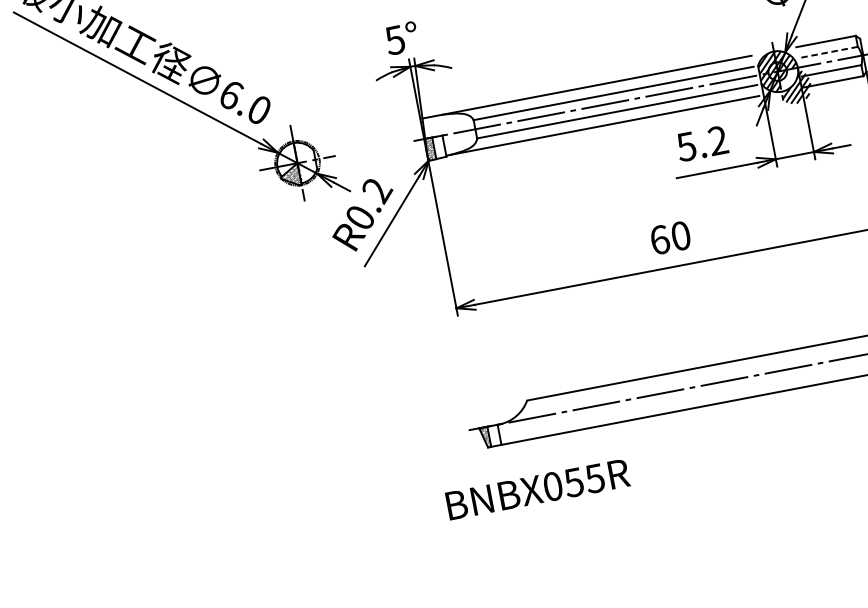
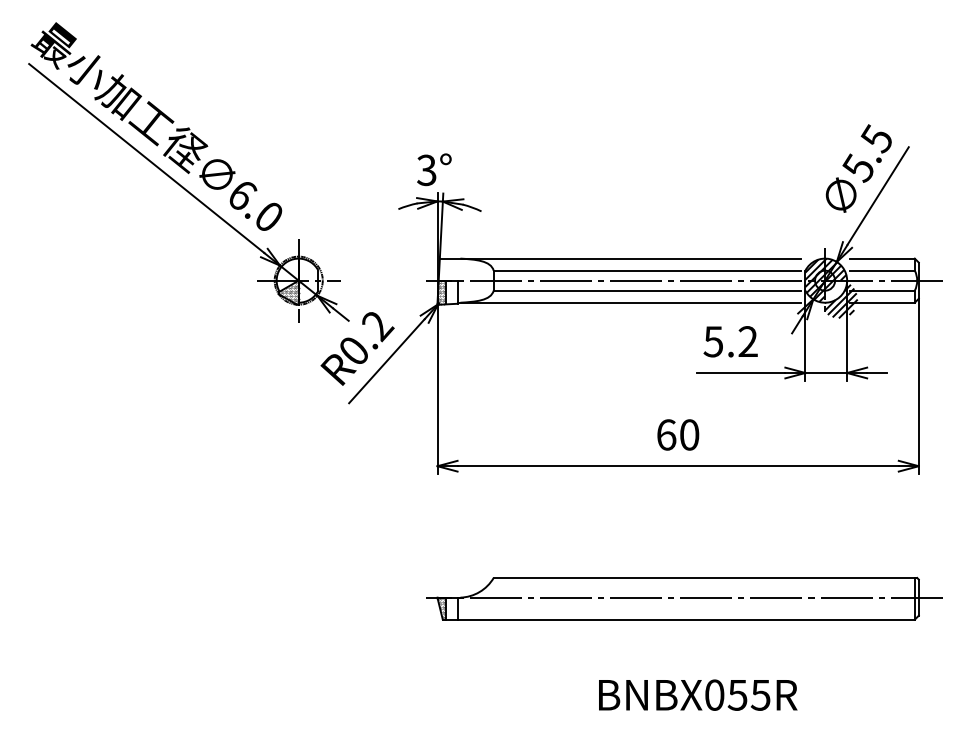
text: (394, 39) -> (426, 169), 5° -> 3°
line: (828, 52) -> (882, 270), dashed -> solid
text: (538, 488) -> (698, 694), moved

